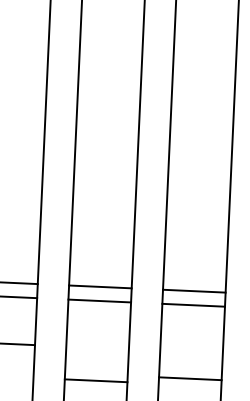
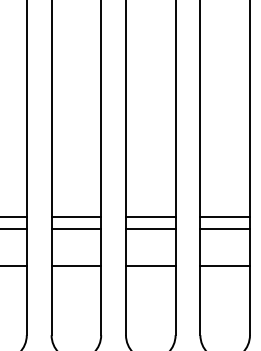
line: (189, 378) -> (224, 265), moved
line: (95, 380) -> (150, 265), moved

